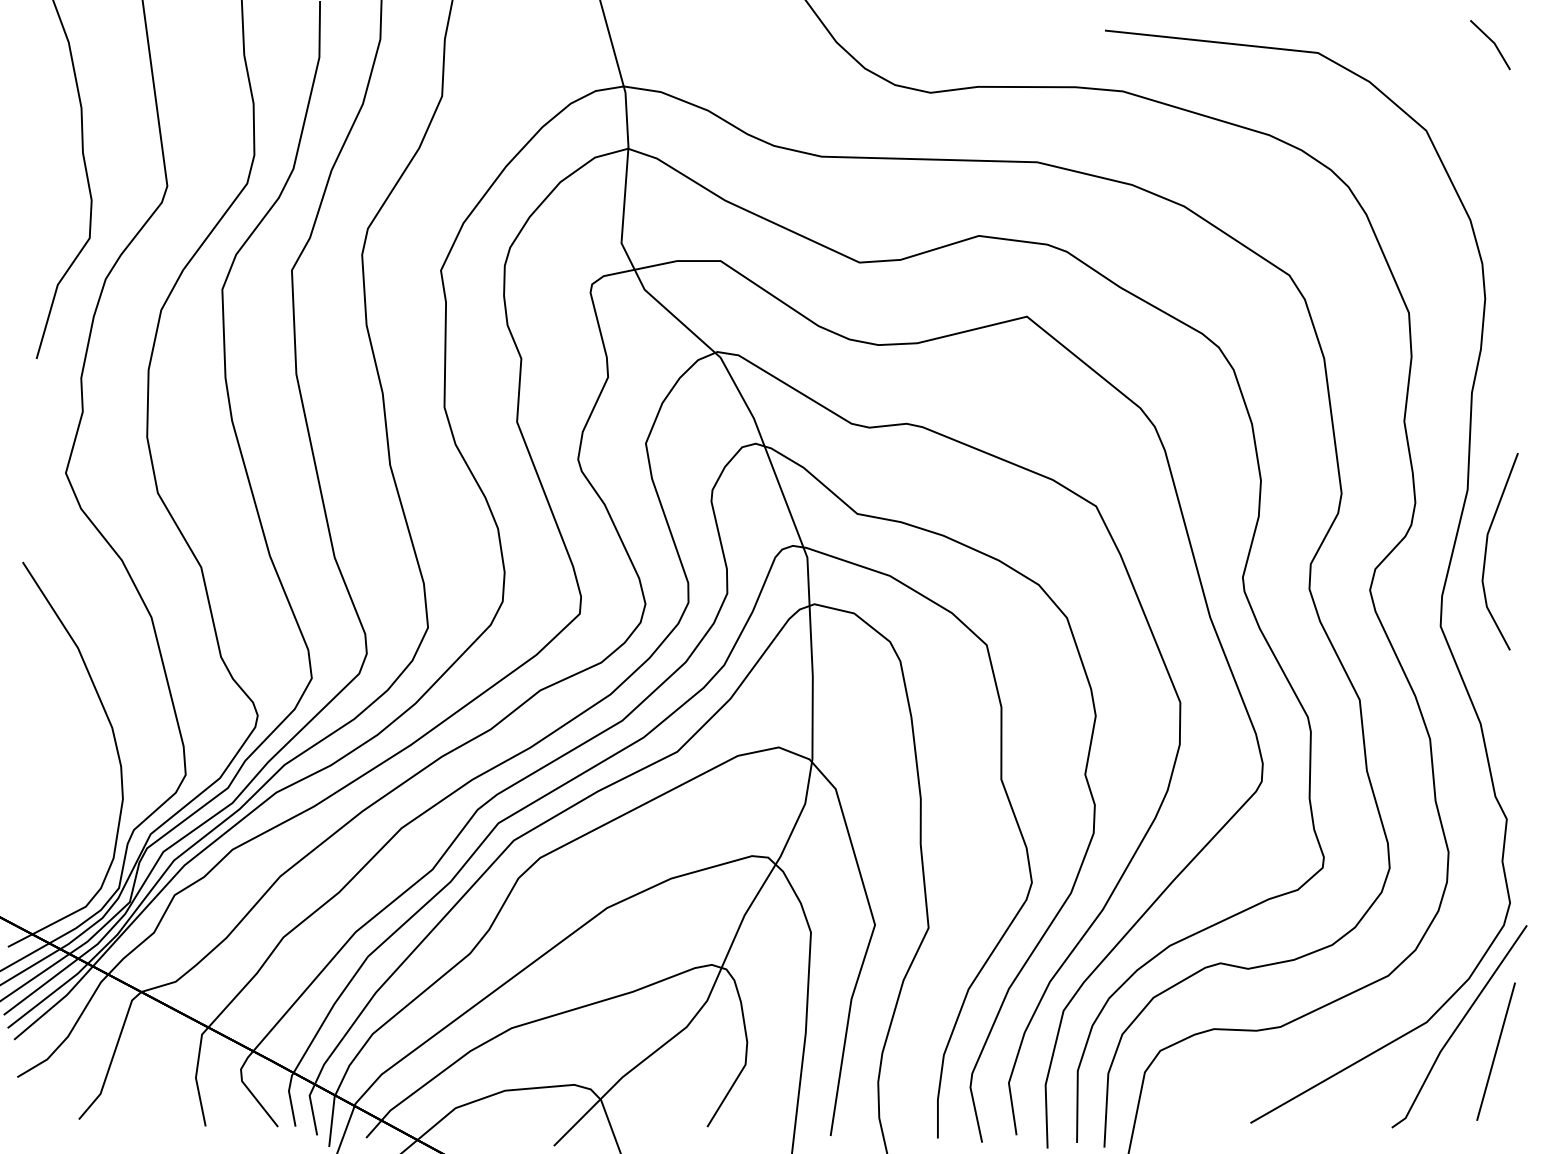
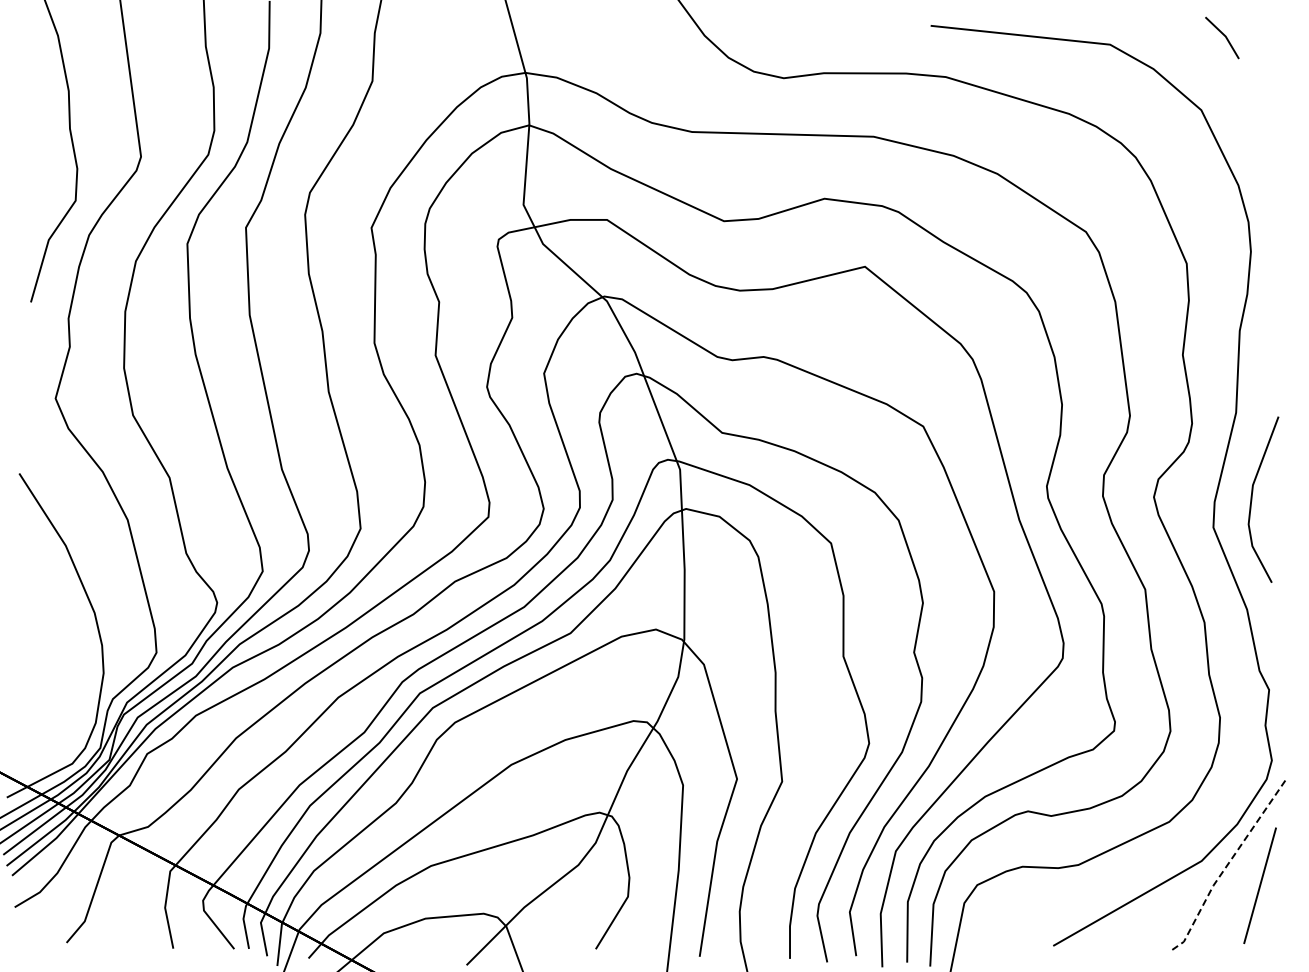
line: (1491, 42) -> (1223, 35), moved
line: (1487, 551) -> (1252, 499), moved
line: (1456, 1028) -> (1226, 866), solid -> dashed

